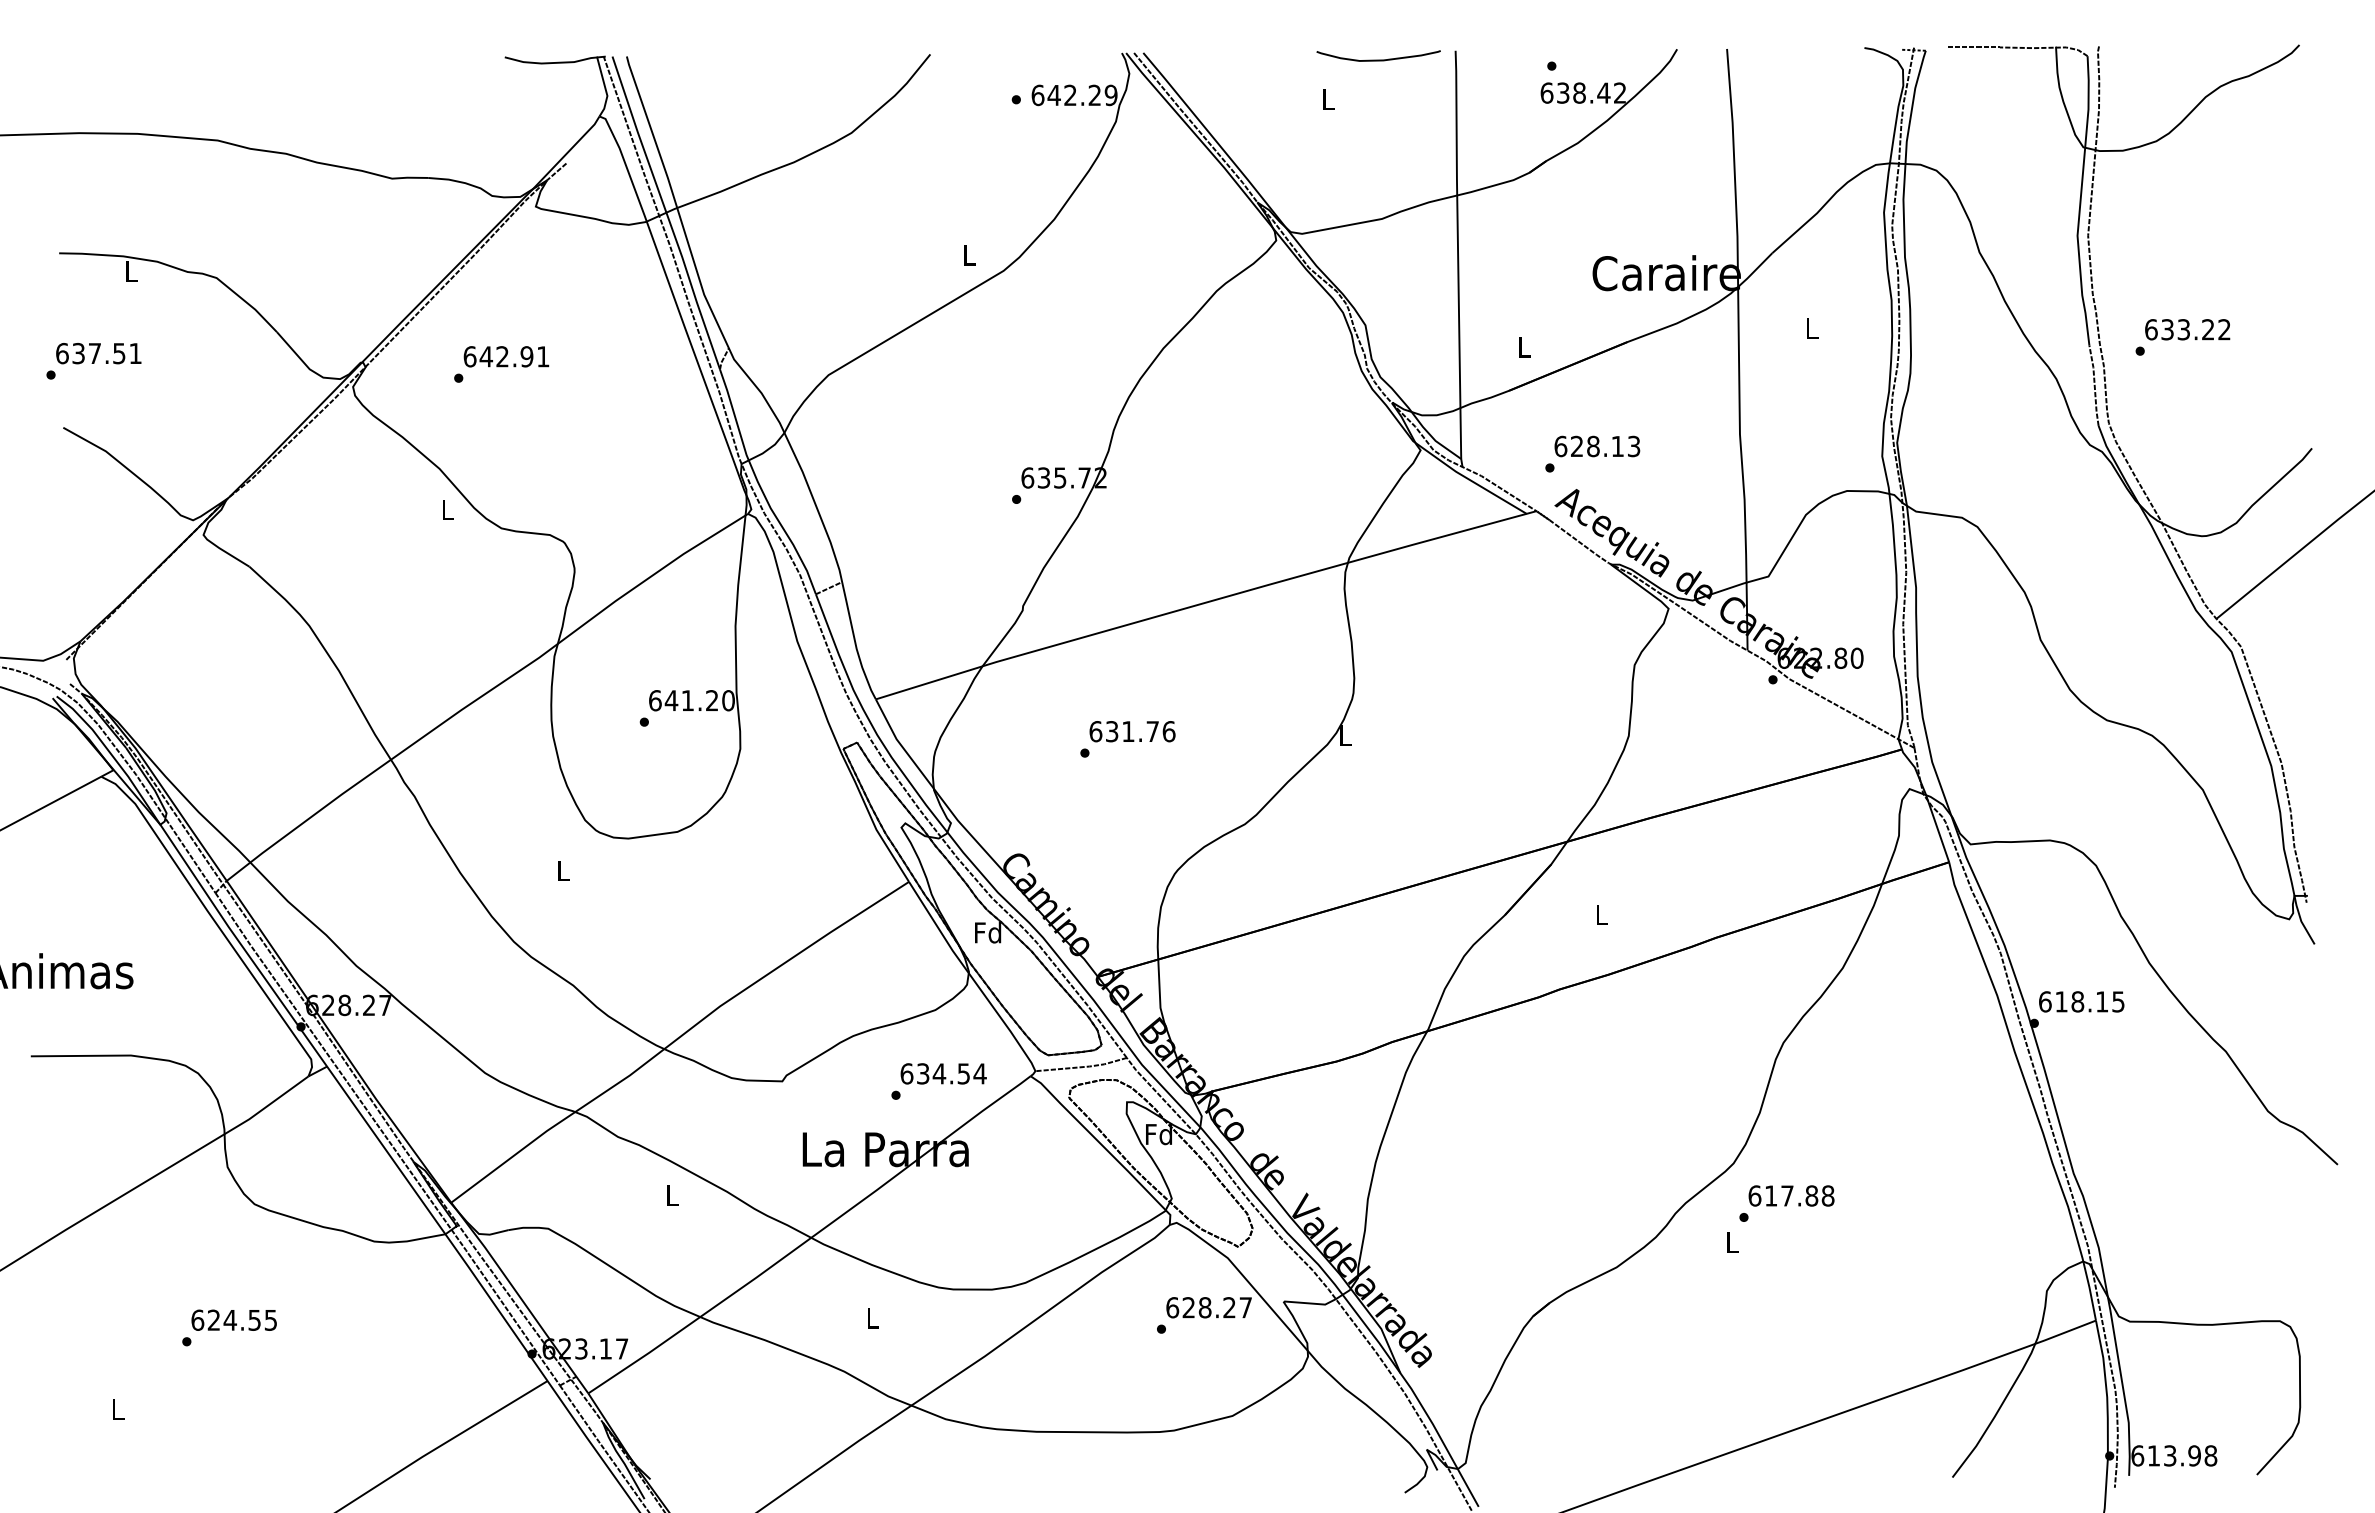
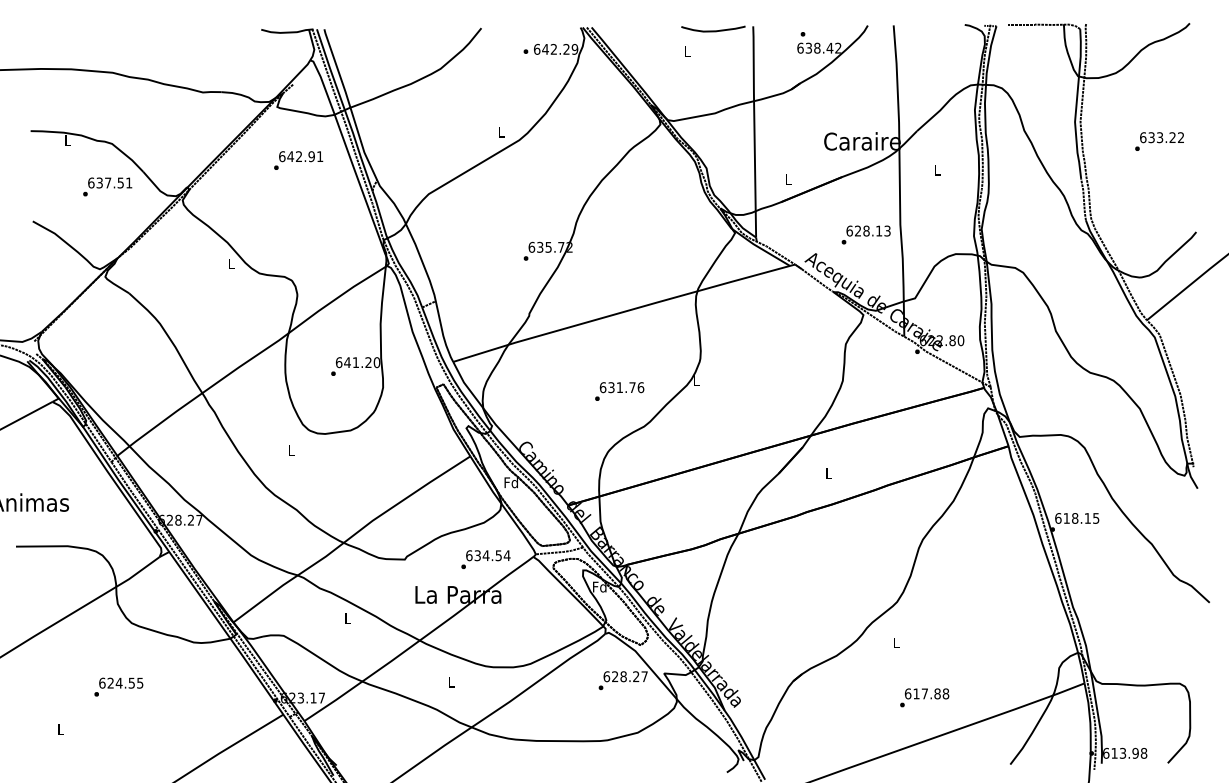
text: (2182, 337) -> (1159, 141), moved
text: (93, 360) -> (107, 186), moved
text: (501, 364) -> (298, 160), moved
text: (1591, 453) -> (865, 234), moved
text: (1127, 739) -> (619, 391), moved
text: (1786, 1202) -> (924, 697), moved

